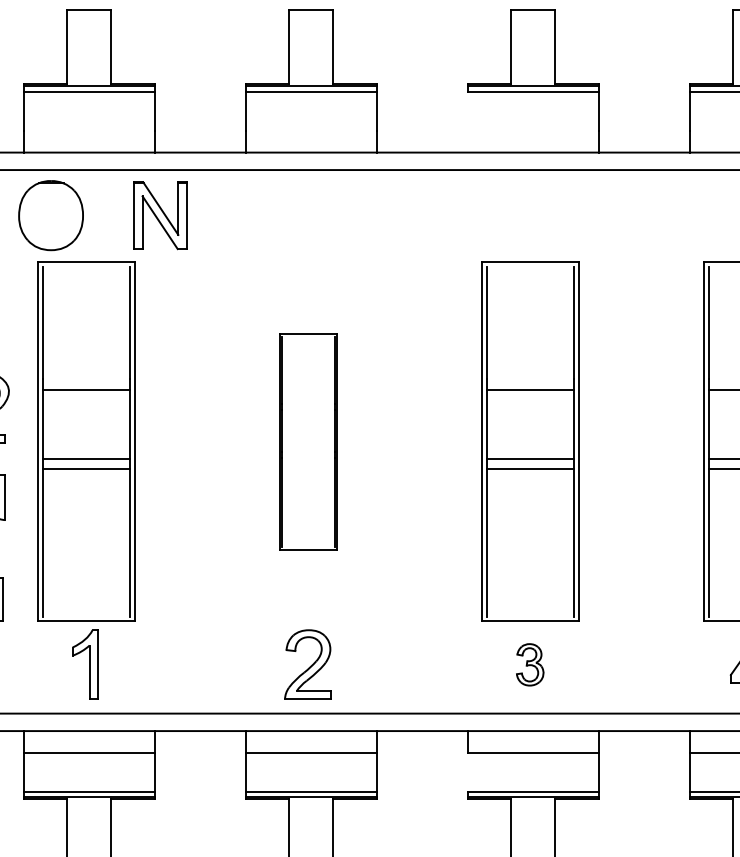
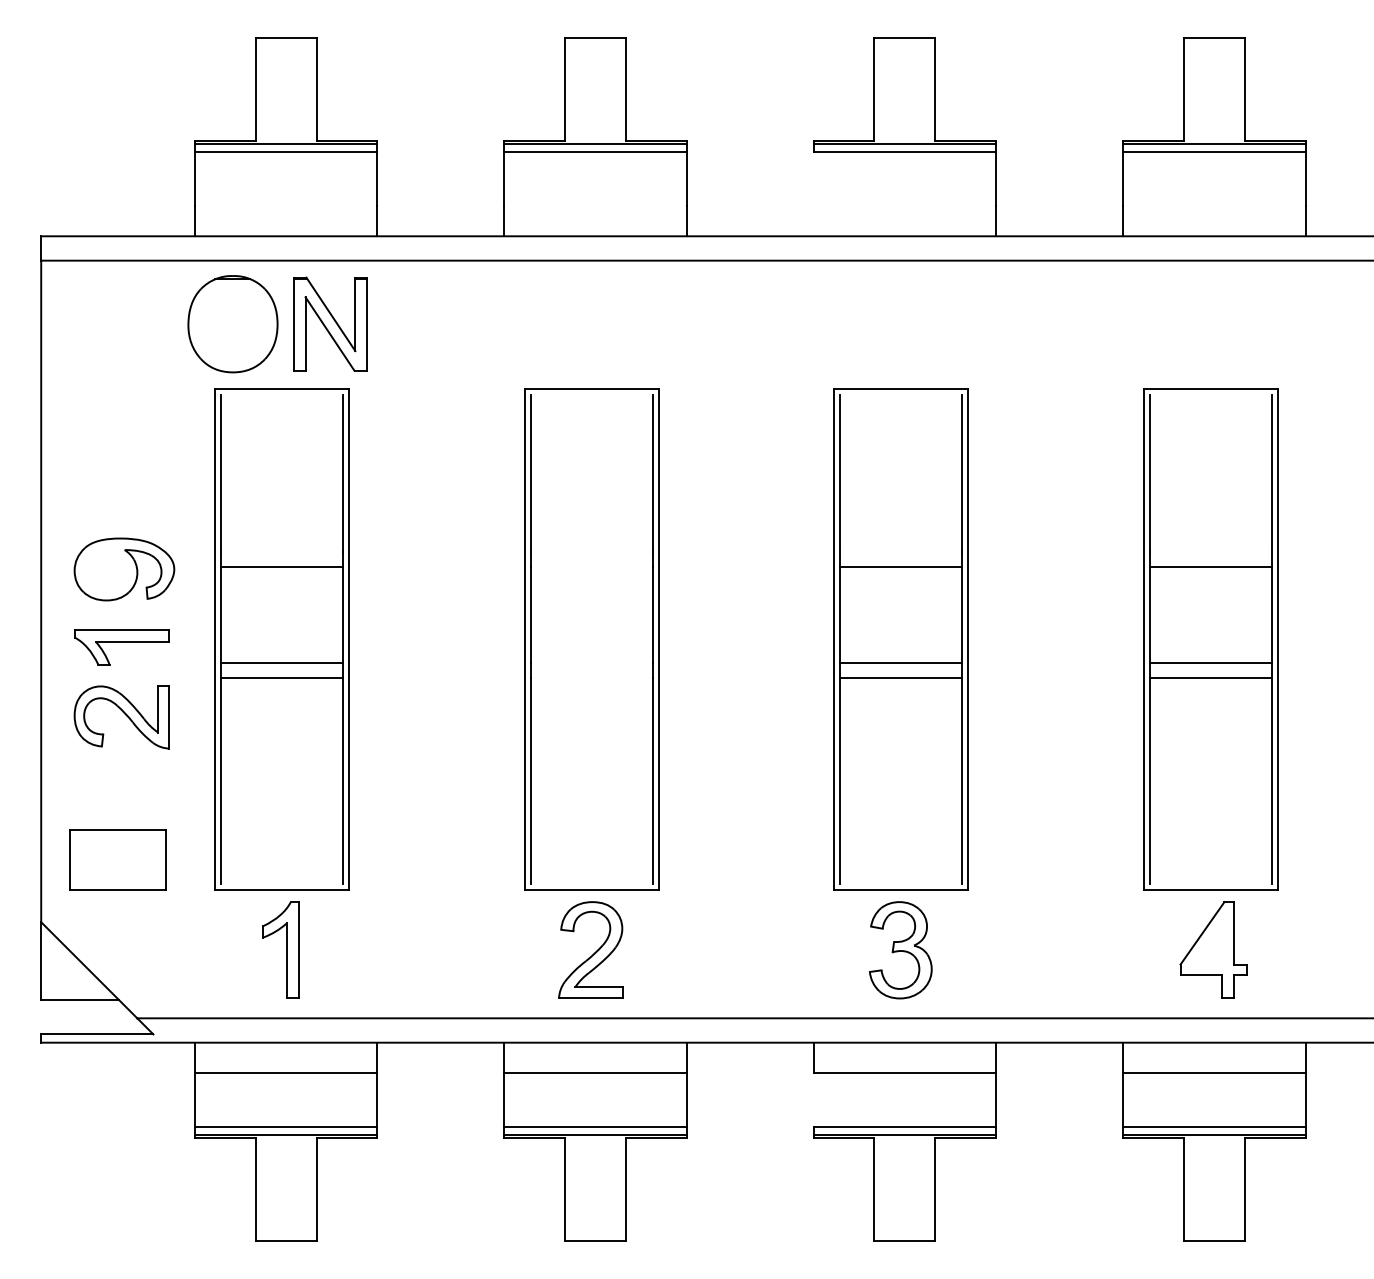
part: (160, 215) -> (330, 323), moved
part: (308, 441) -> (591, 639), size x1.67
part: (529, 664) -> (900, 950), size x1.67

